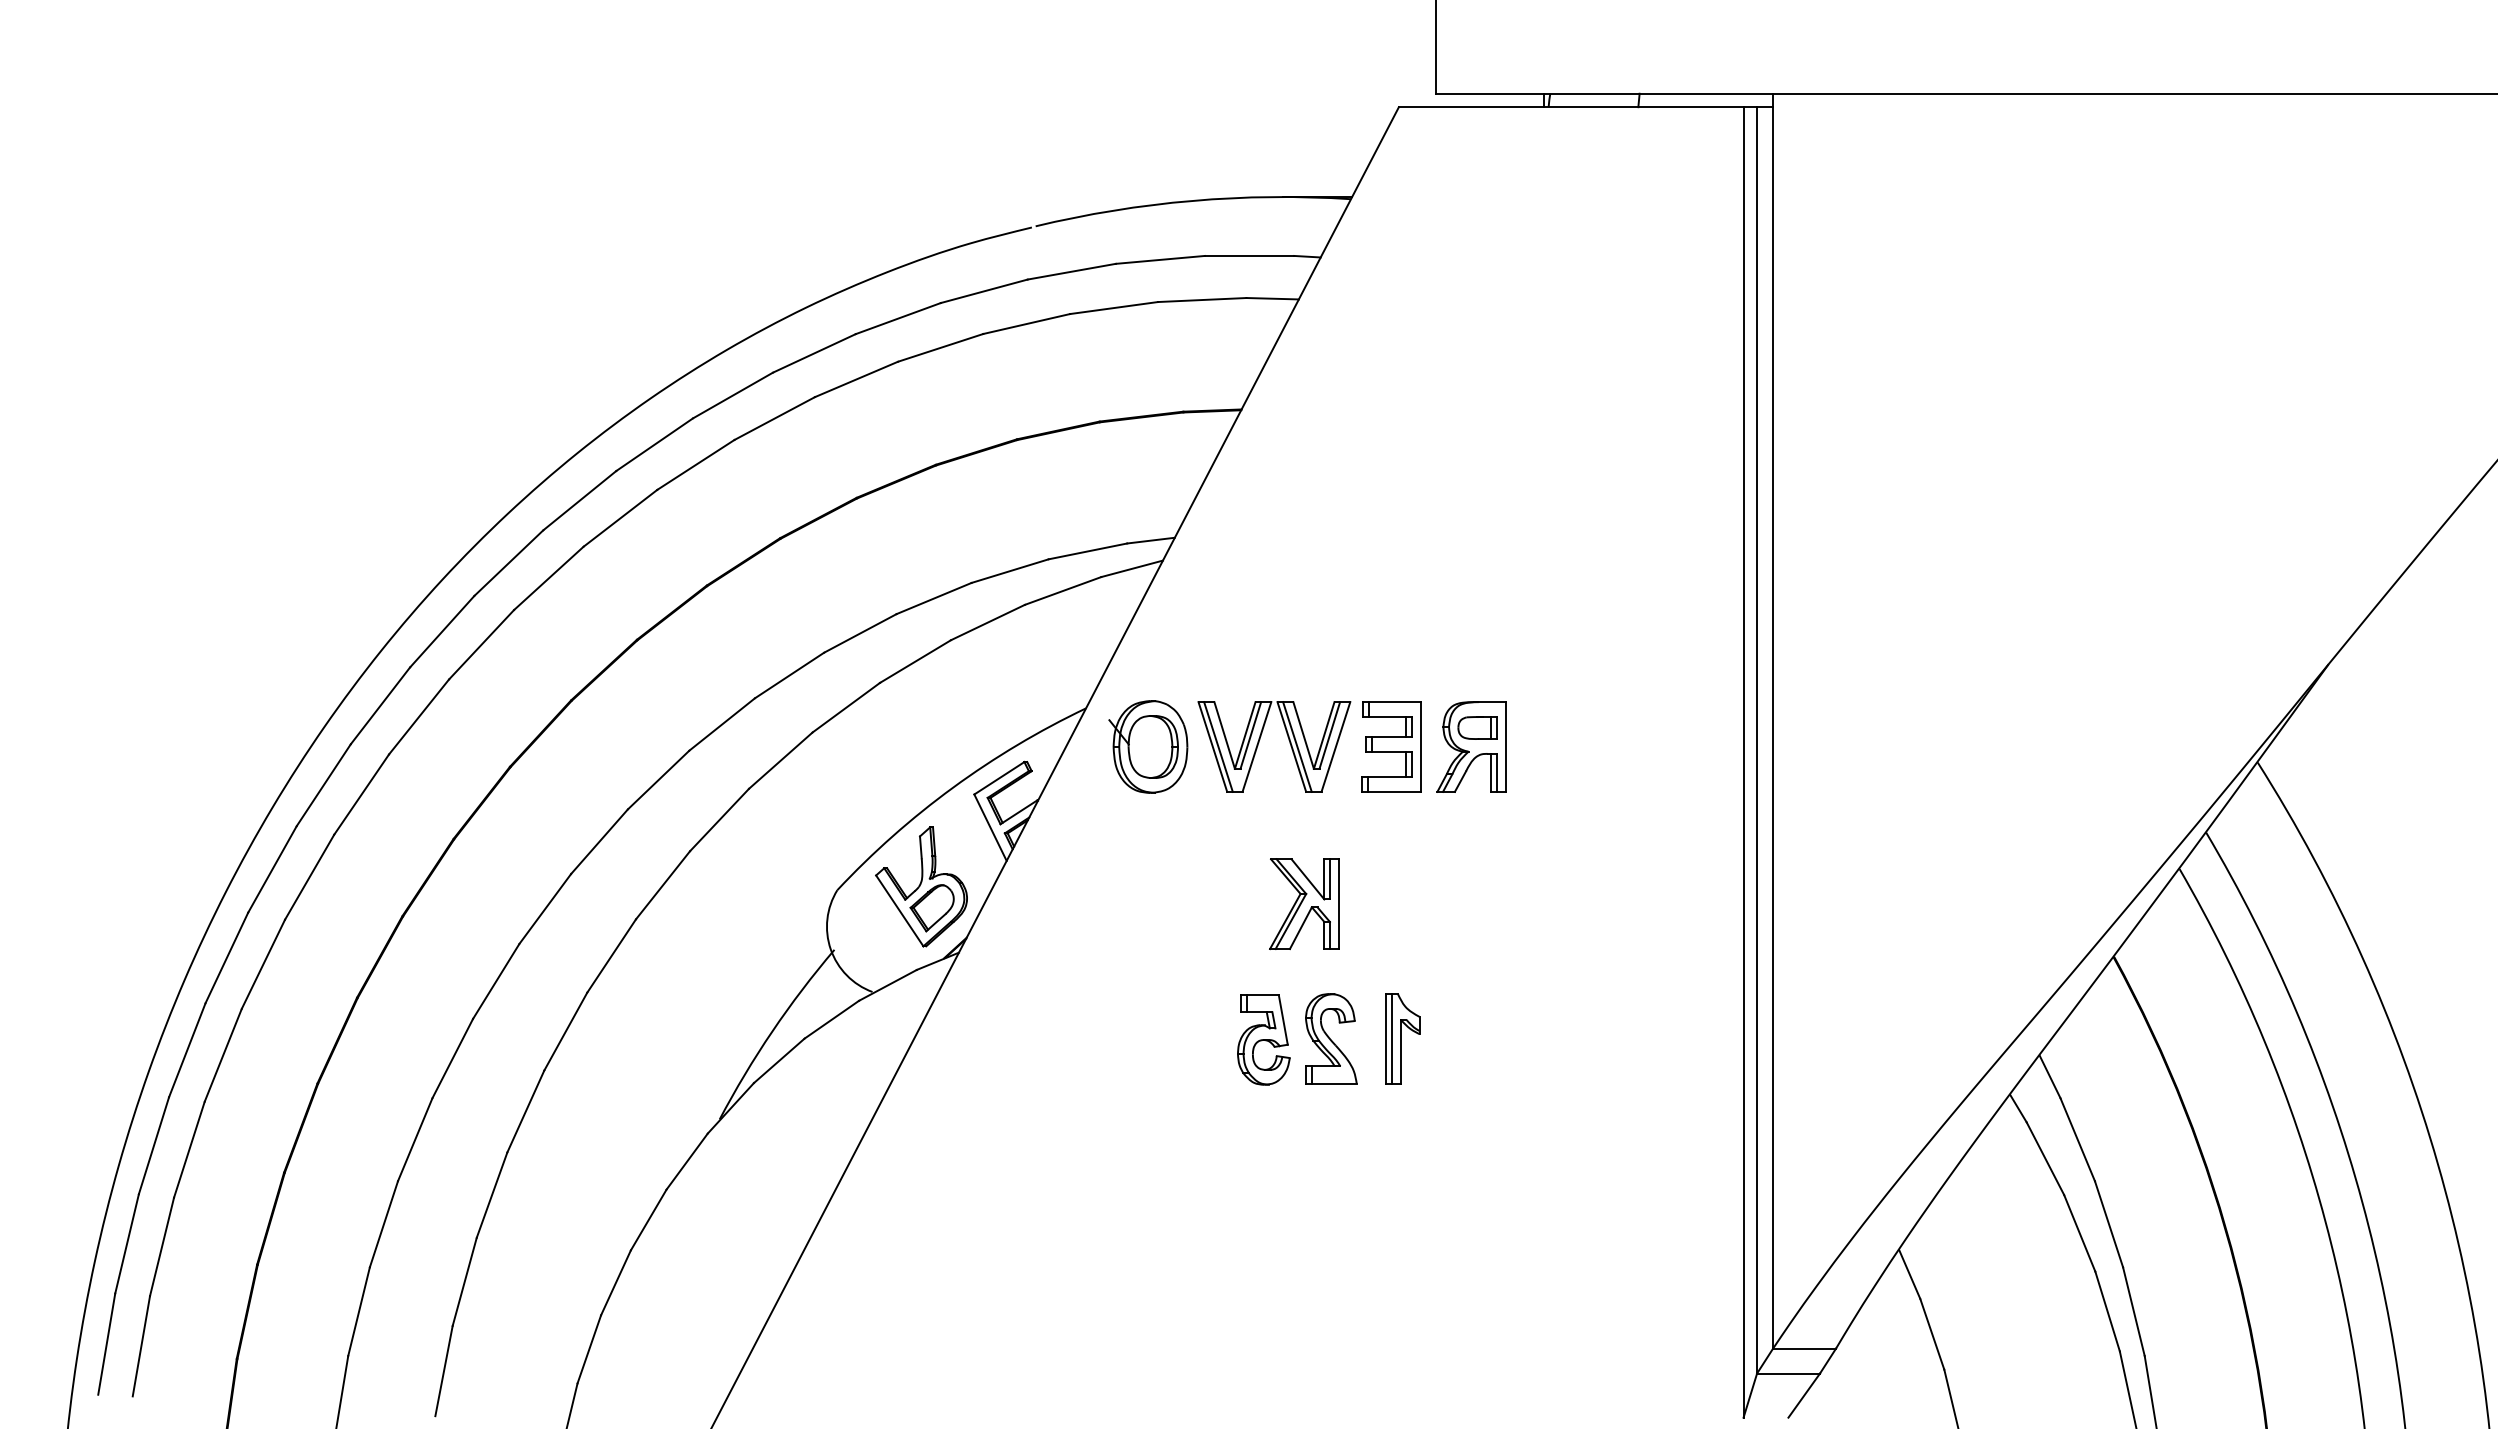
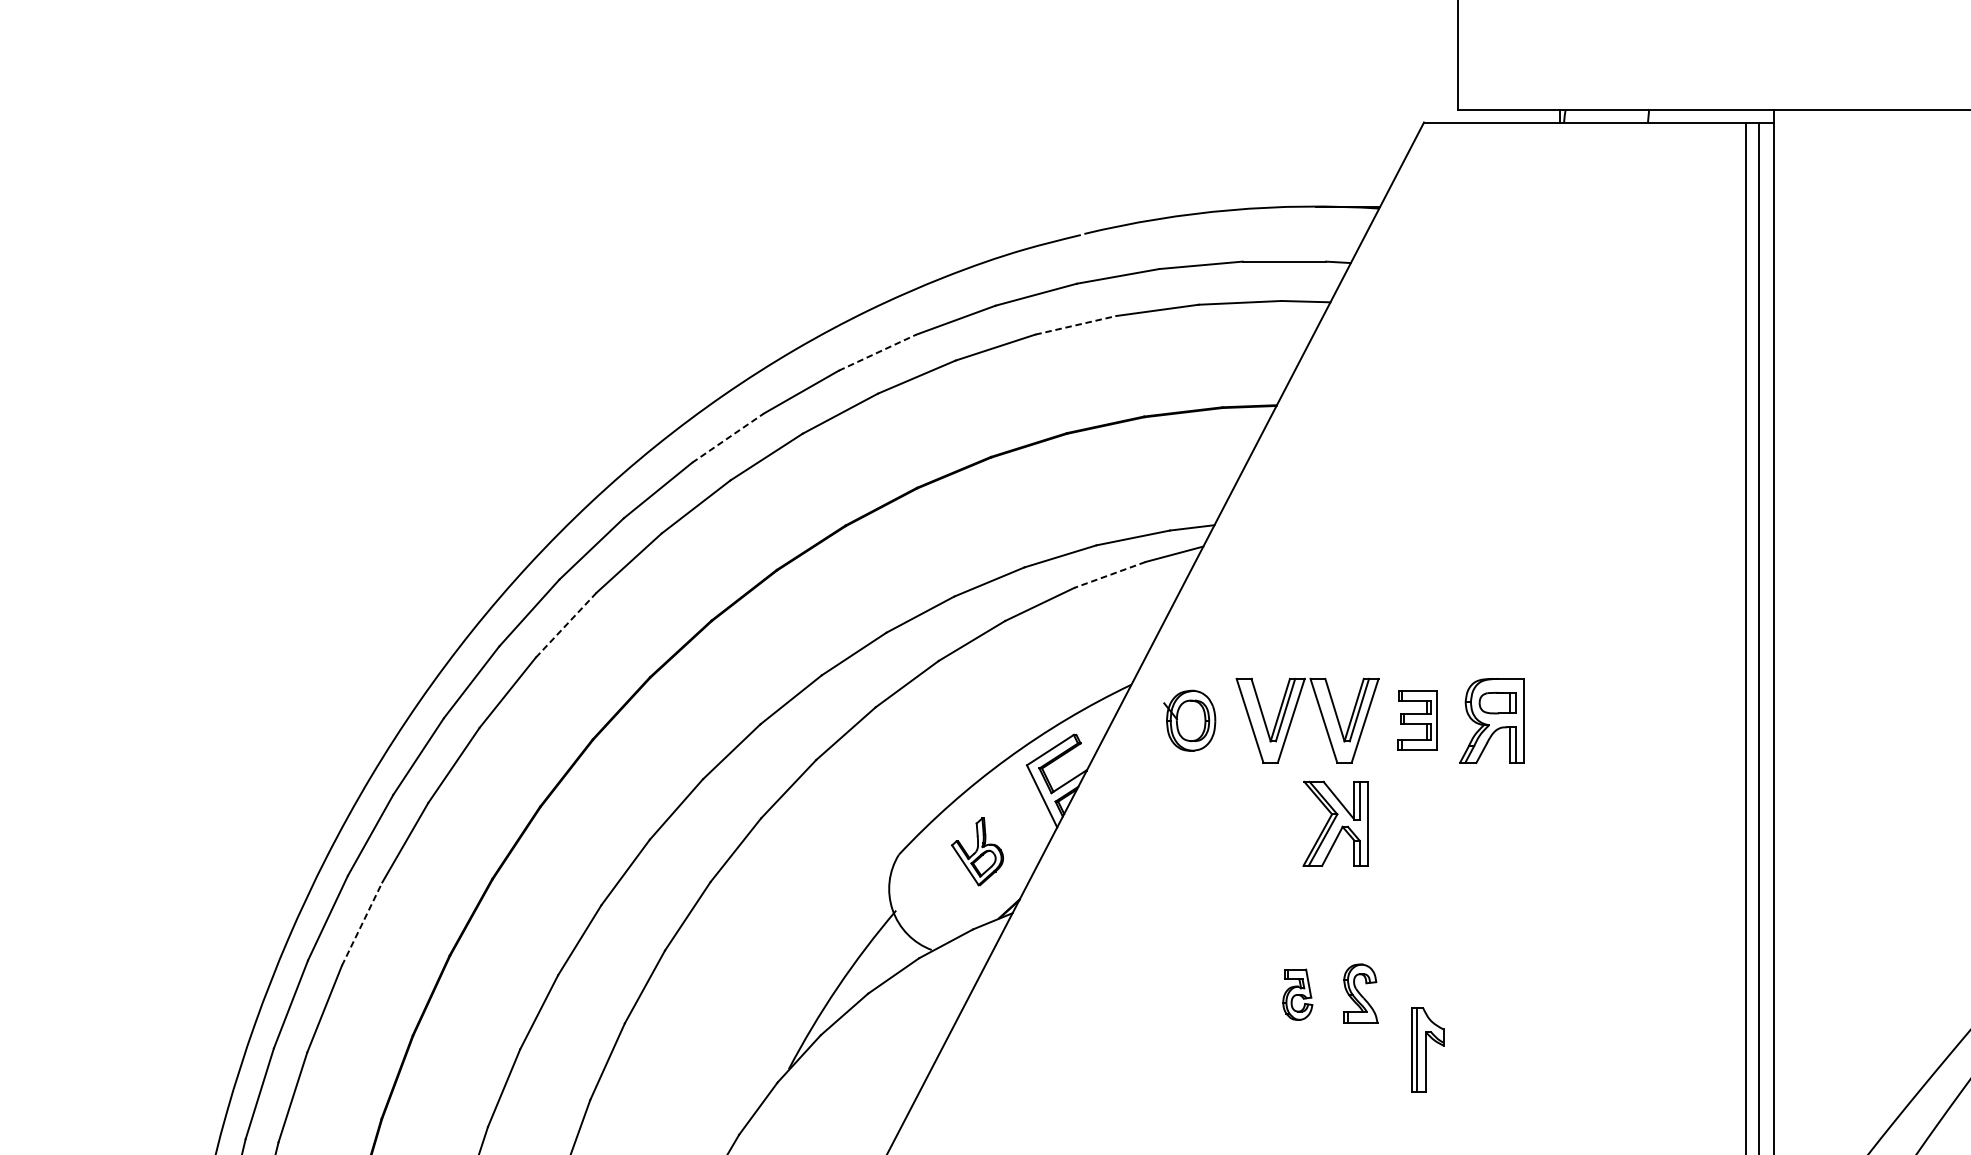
line: (1026, 324) -> (1075, 325), solid -> dashed
line: (814, 353) -> (877, 352), solid -> dashed
line: (654, 444) -> (727, 437), solid -> dashed
line: (1063, 590) -> (1110, 574), solid -> dashed
line: (481, 644) -> (566, 625), solid -> dashed
part: (1148, 746) -> (1189, 720), size x0.7
line: (1218, 746) -> (1255, 720), removed
line: (1297, 746) -> (1329, 720), removed
part: (1391, 746) -> (1417, 720), size x0.7
part: (921, 886) -> (977, 851), size x0.6
part: (1304, 904) -> (1335, 824), moved
line: (263, 964) -> (362, 924), solid -> dashed
part: (1331, 1038) -> (1361, 993), size x0.7
part: (1402, 1038) -> (1427, 1049), moved
part: (1263, 1039) -> (1297, 994), size x0.6

